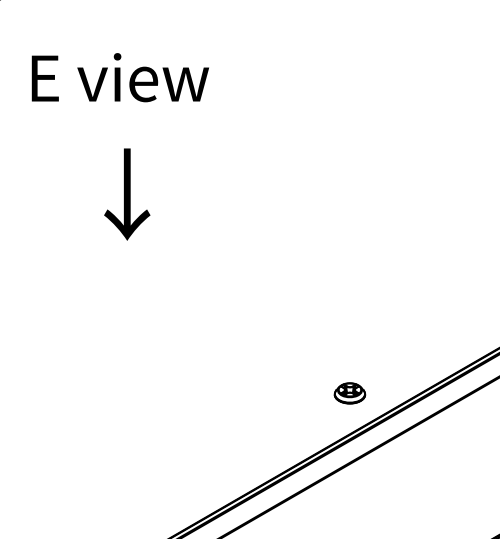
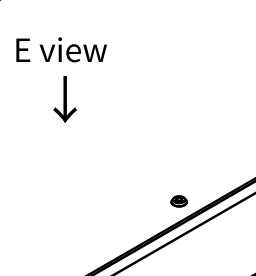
text: (120, 77) -> (61, 49), moved

